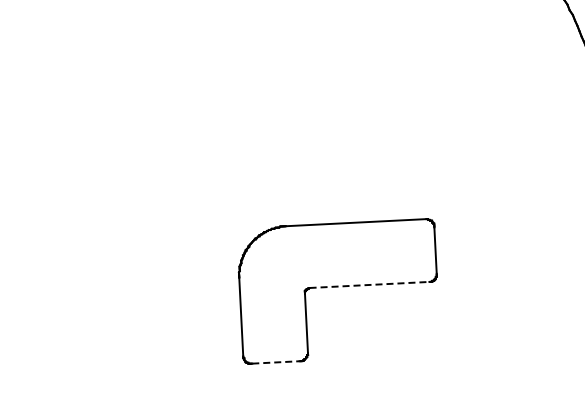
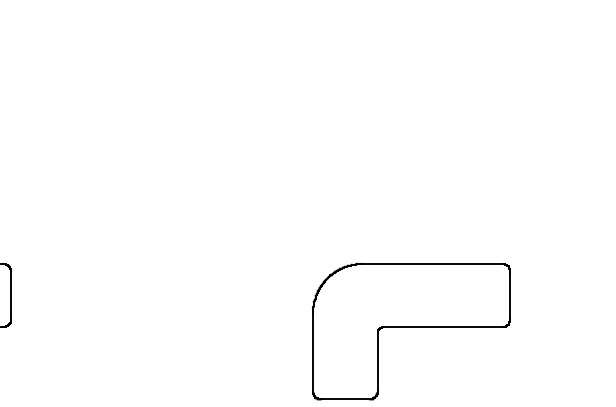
line: (369, 284) -> (442, 326), dashed -> solid
line: (276, 362) -> (345, 399), dashed -> solid

